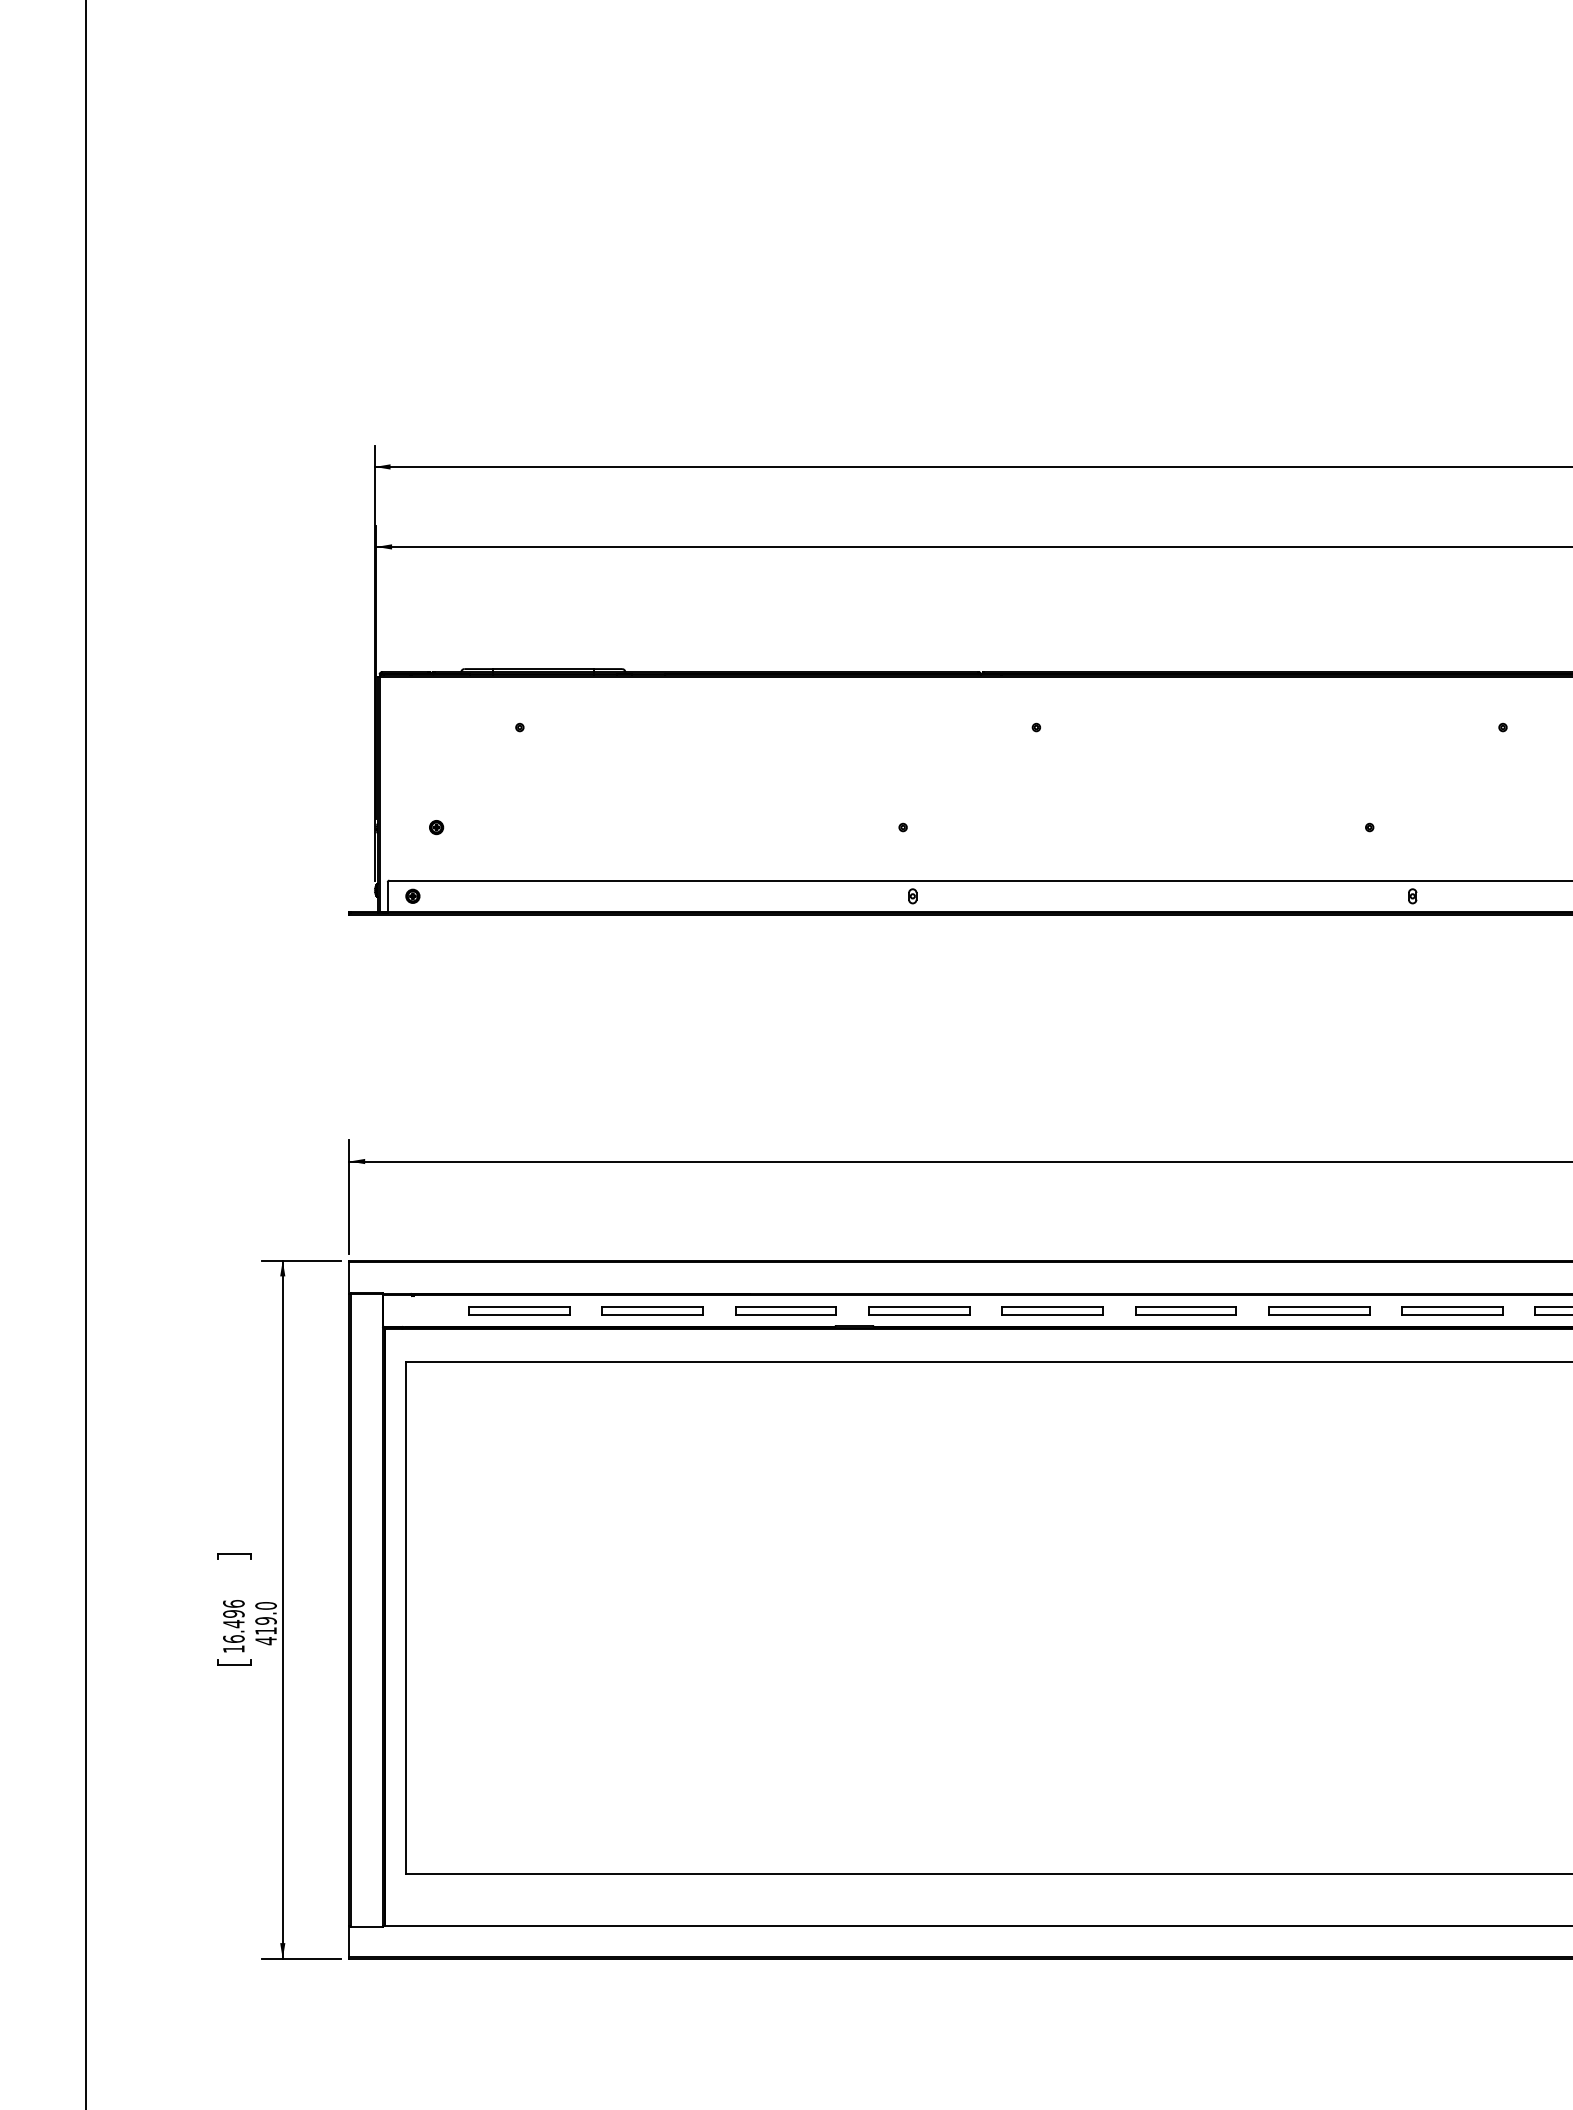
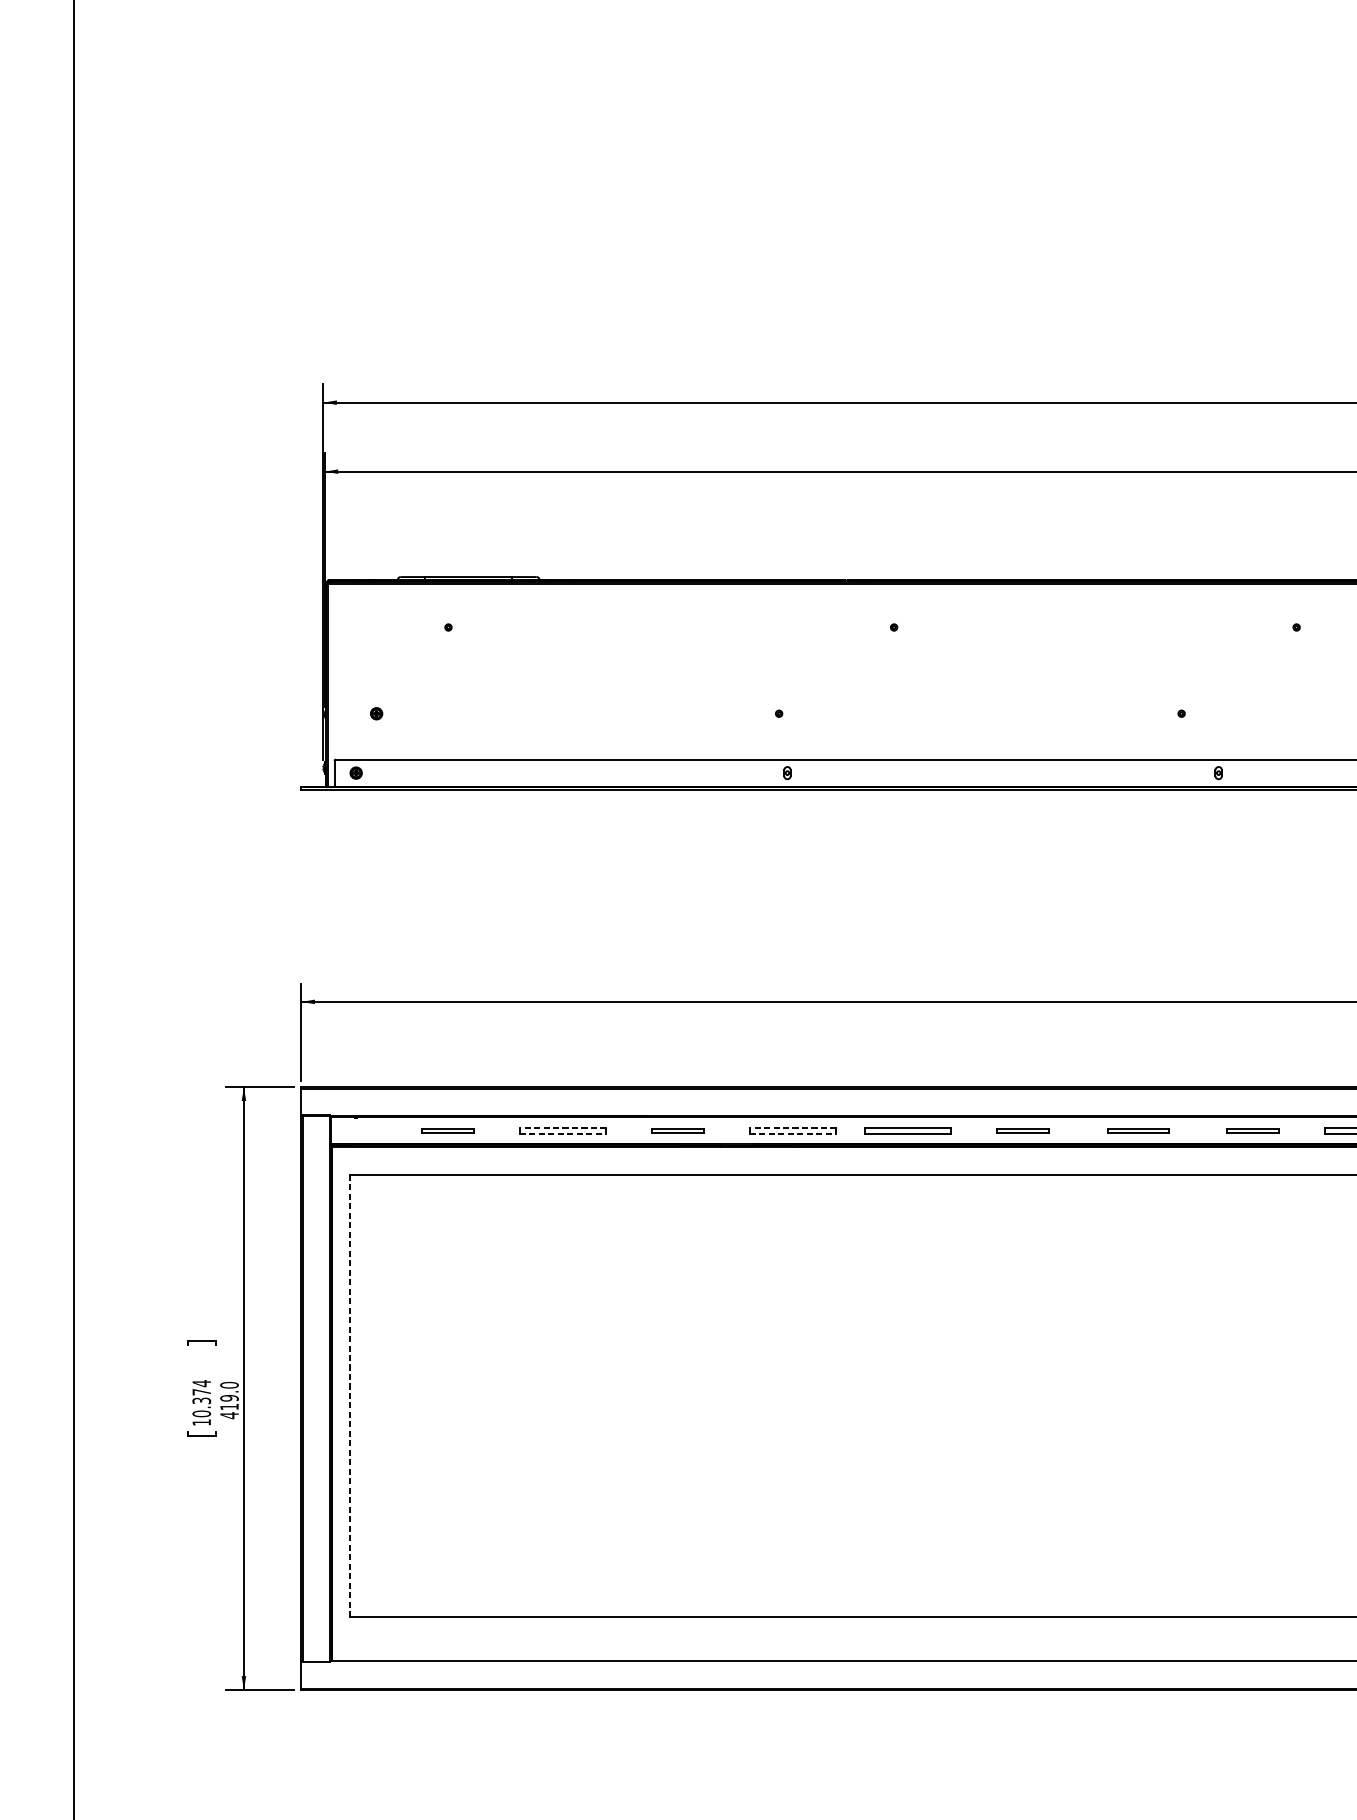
line: (652, 1307) -> (562, 1127), solid -> dashed
line: (918, 1307) -> (792, 1127), solid -> dashed
part: (519, 1310) -> (448, 1130), size x0.6
part: (785, 1310) -> (677, 1130), size x0.6
part: (1185, 1310) -> (1022, 1130), size x0.6
part: (1319, 1310) -> (1138, 1130), size x0.7
part: (1452, 1310) -> (1253, 1130), size x0.6
line: (653, 1314) -> (563, 1133), solid -> dashed
line: (919, 1314) -> (793, 1133), solid -> dashed
line: (406, 1618) -> (350, 1396), solid -> dashed
text: (233, 1620) -> (201, 1397), 16.496 -> 10.374

